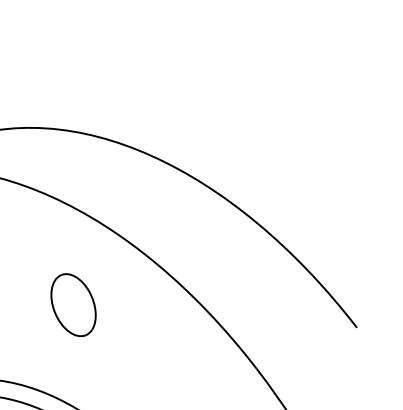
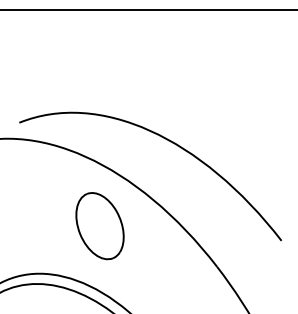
part: (72, 305) -> (99, 226), size x1.67

